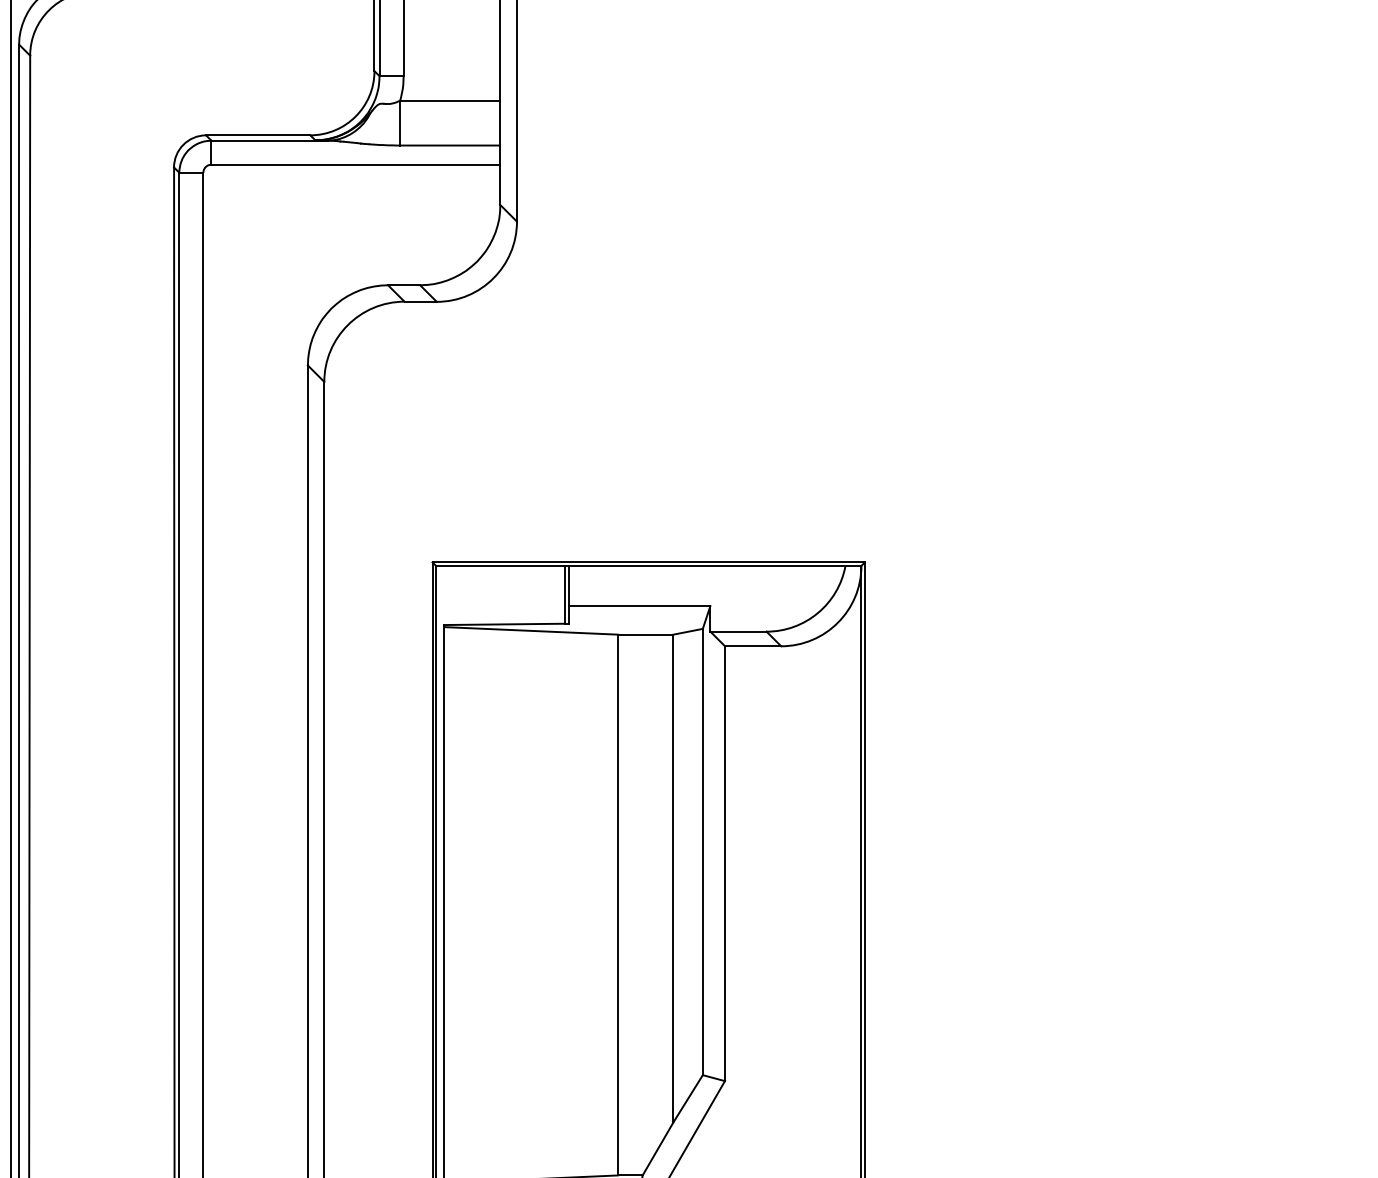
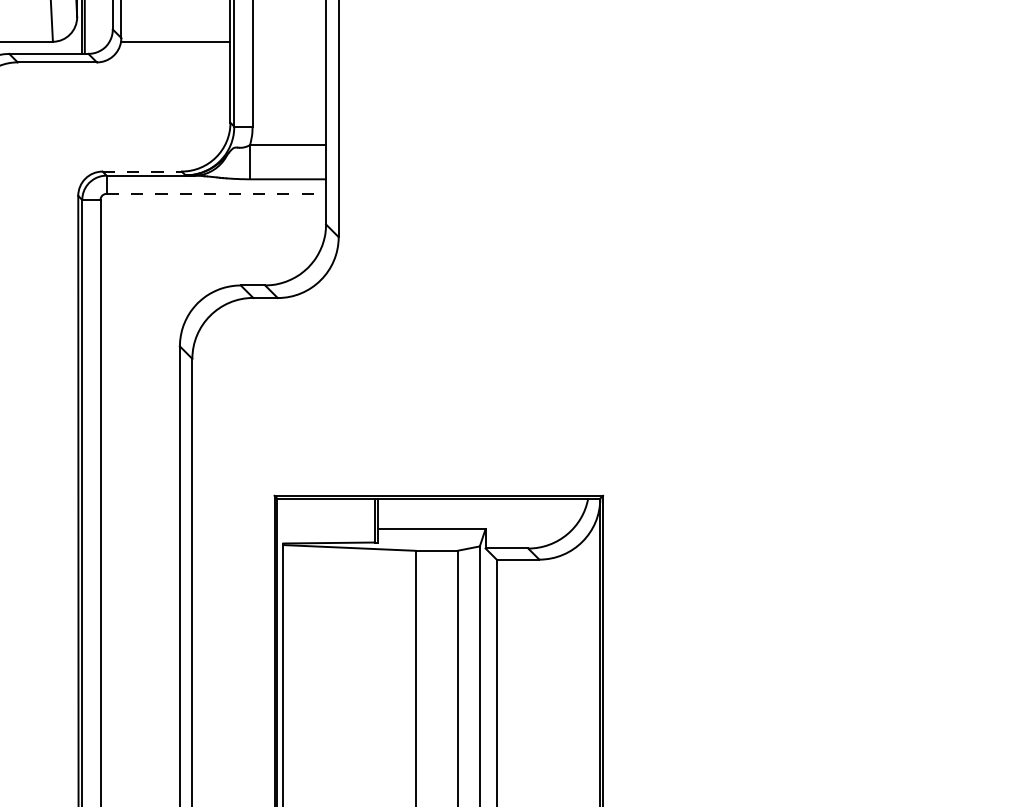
line: (258, 135) -> (142, 171), solid -> dashed
line: (356, 164) -> (216, 193), solid -> dashed

